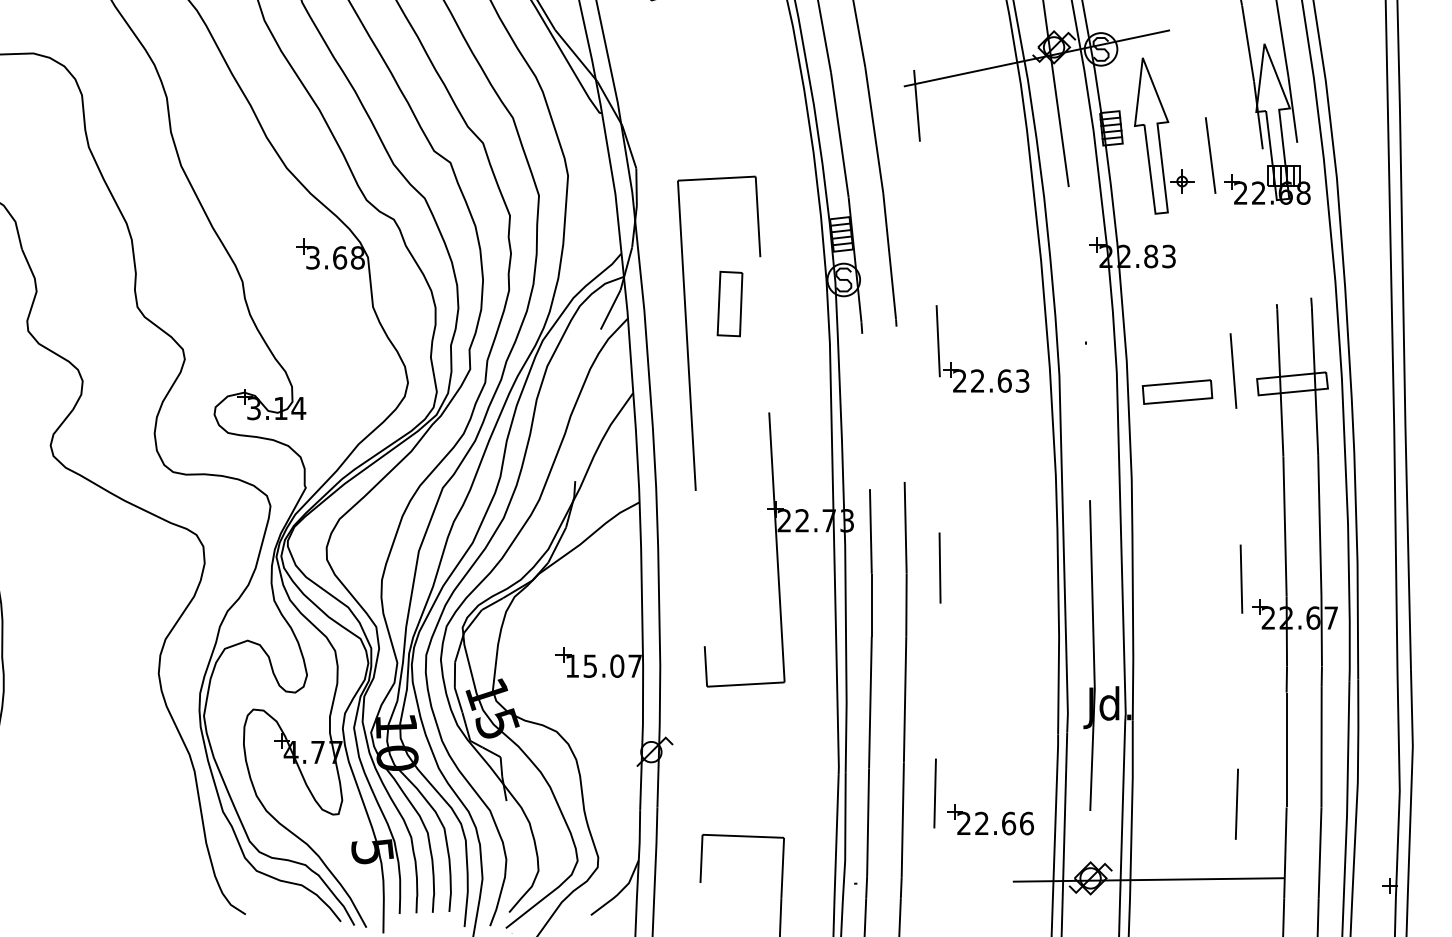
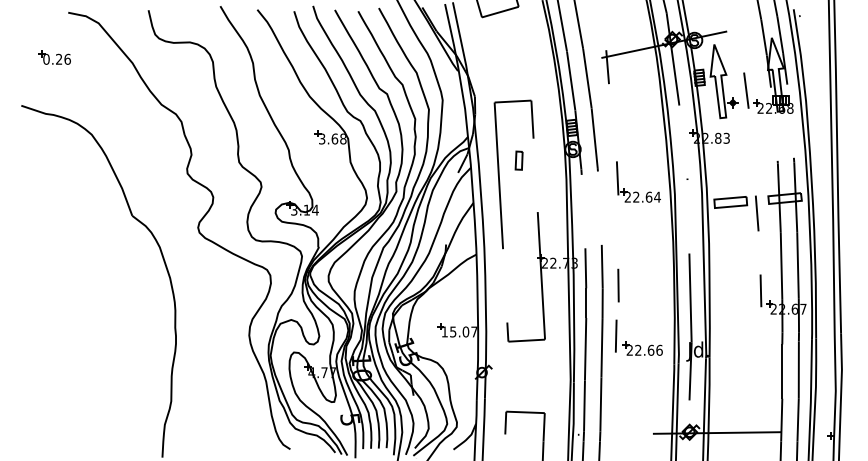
part: (728, 303) -> (518, 160), size x0.6
line: (1234, 371) -> (757, 213), moved
text: (1022, 379) -> (657, 196), 22.63 -> 22.64
line: (1236, 802) -> (758, 396), removed
part: (980, 811) -> (637, 344), moved

